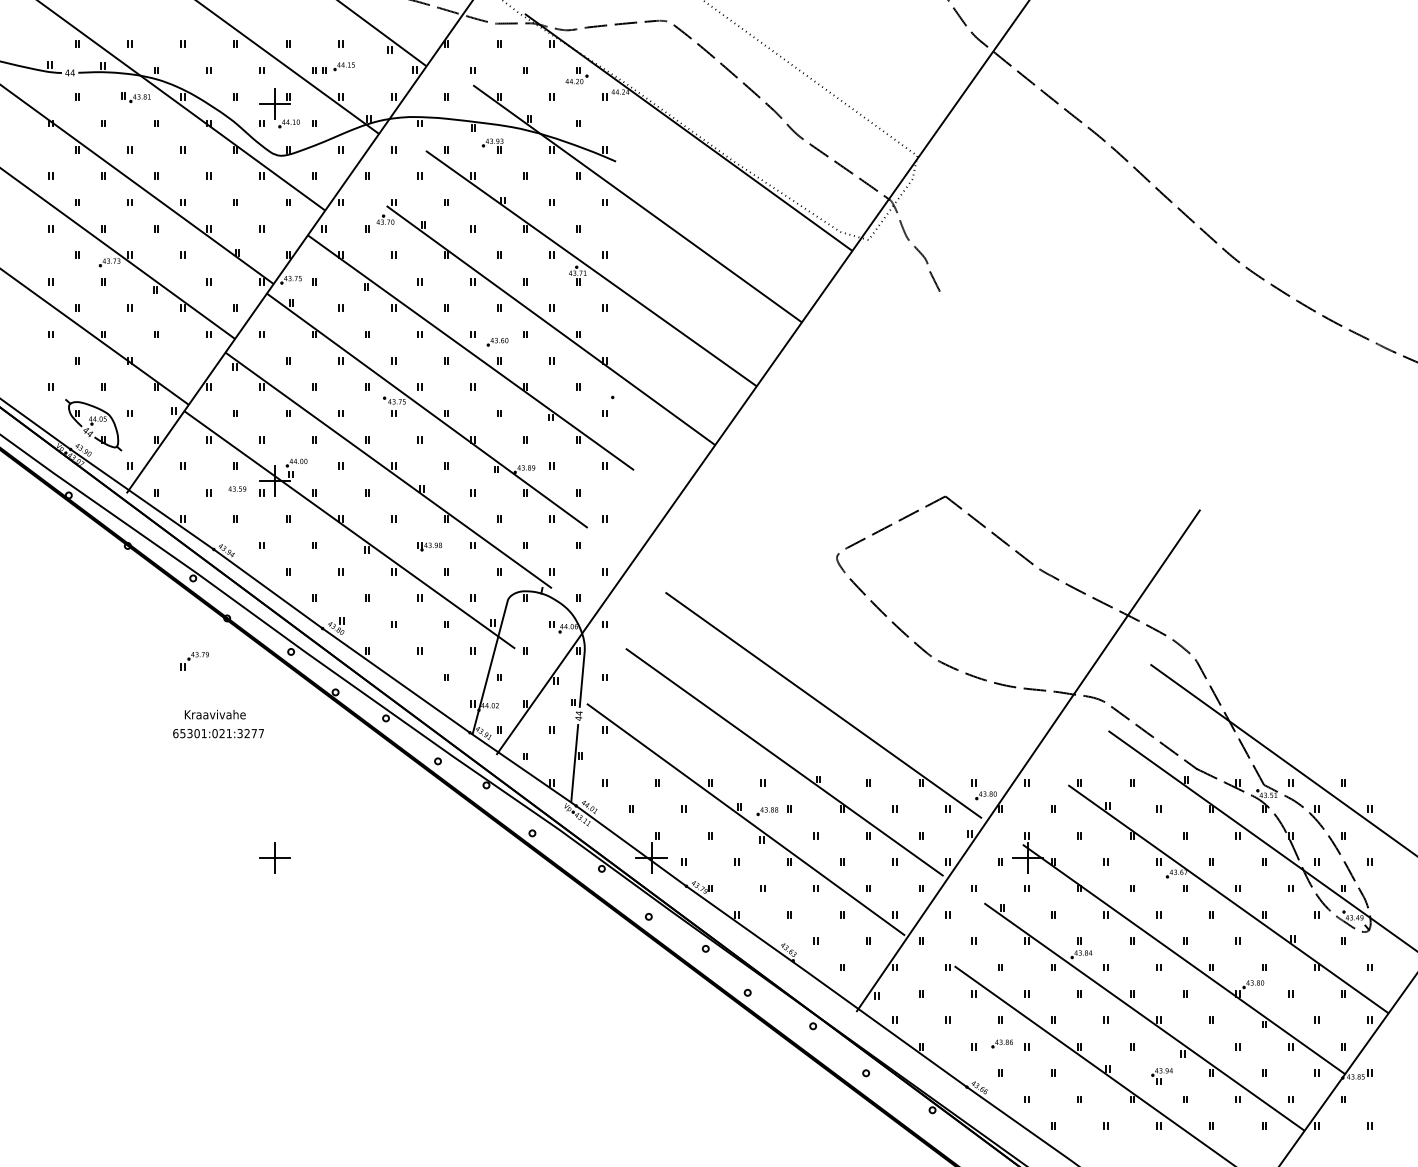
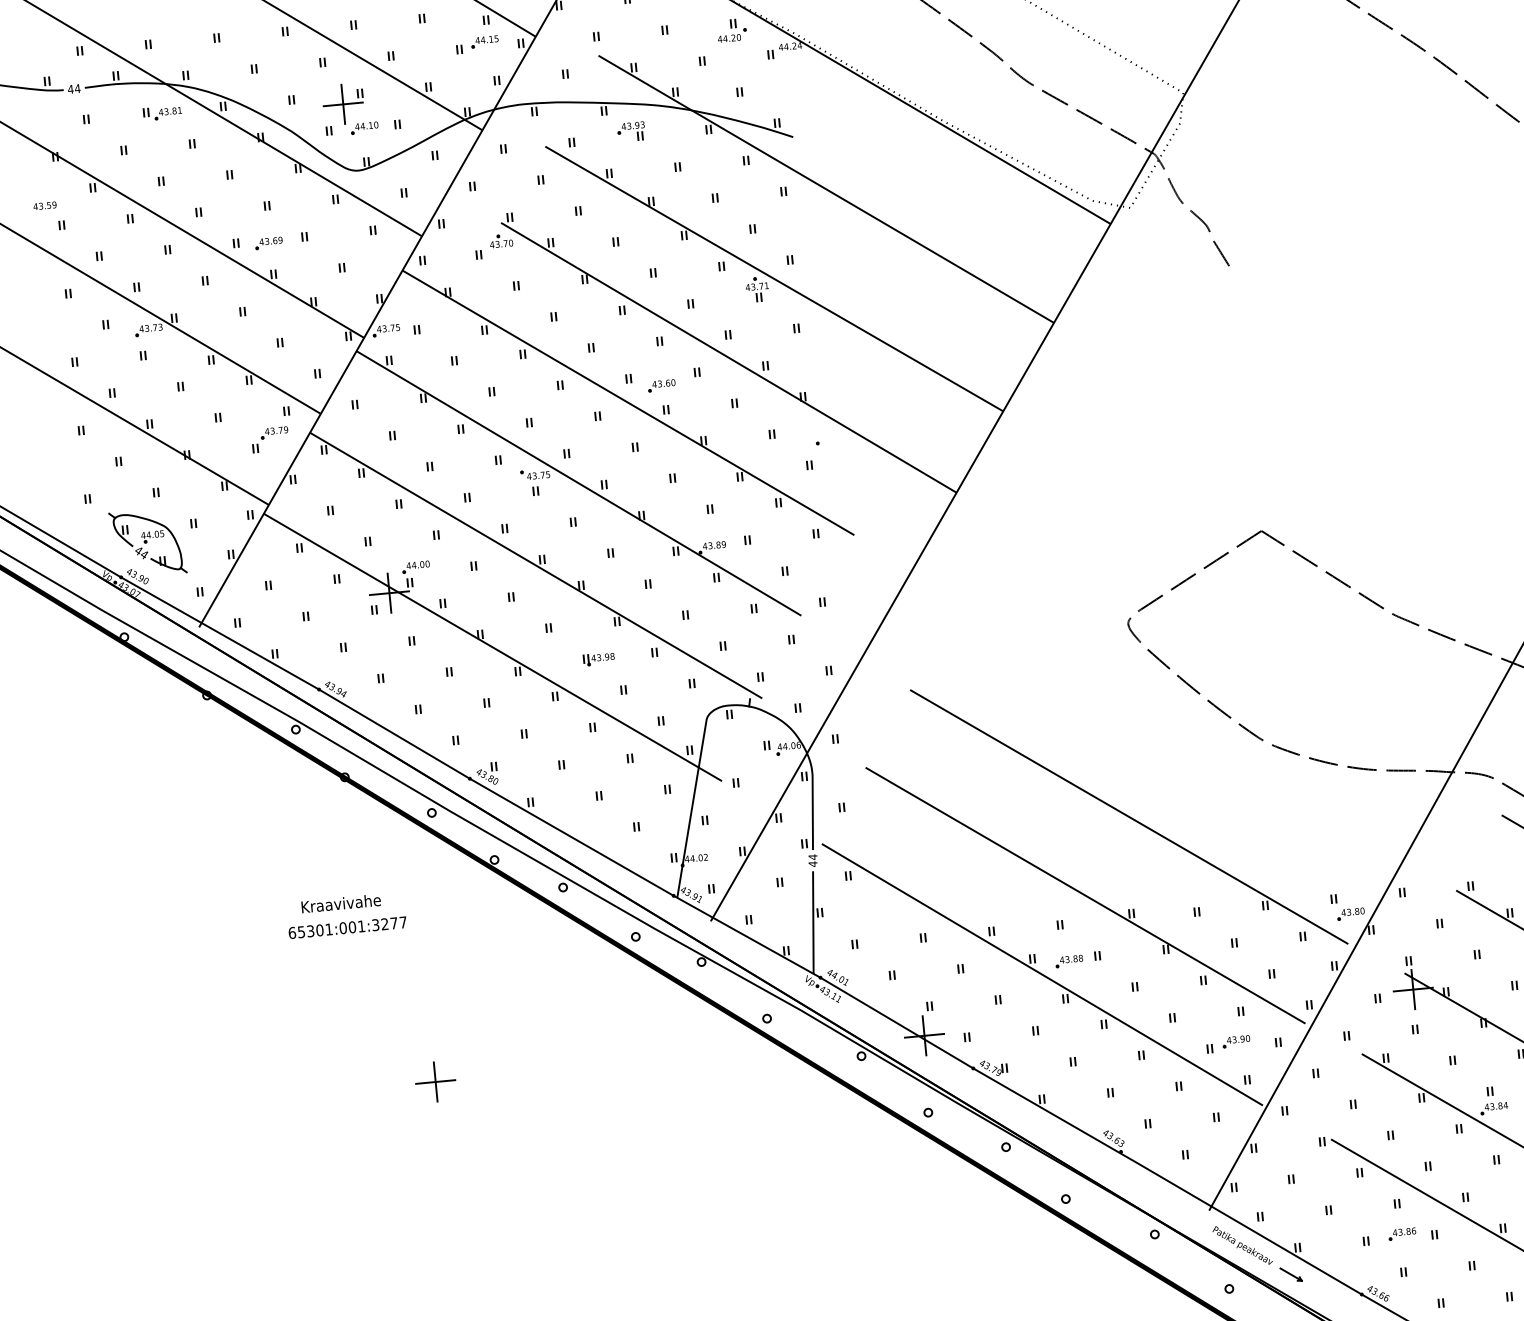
part: (338, 67) -> (477, 43), moved
part: (207, 204) -> (268, 242), added
text: (237, 488) -> (45, 205), moved
part: (194, 661) -> (270, 440), moved
text: (221, 733) -> (351, 927), 65301:021:3277 -> 65301:001:3277
part: (889, 884) -> (1236, 1041), added
part: (890, 1048) -> (1257, 1253), added

